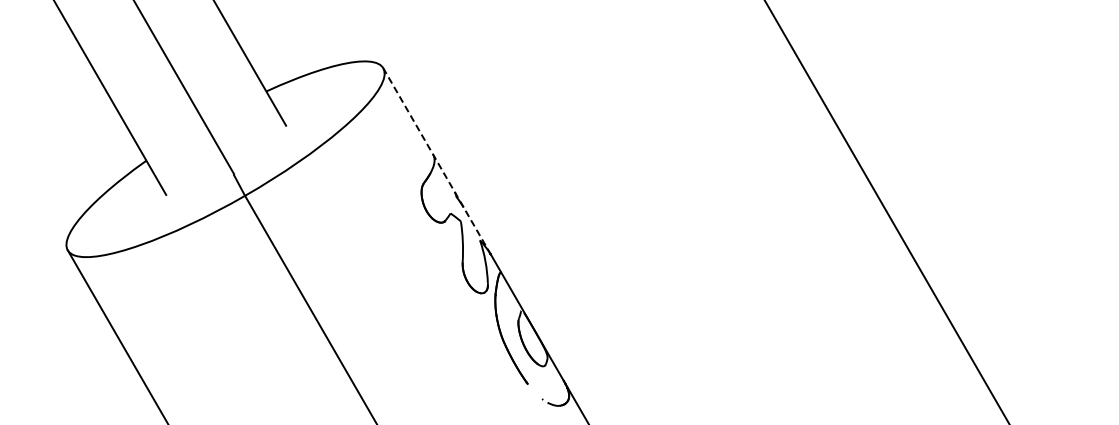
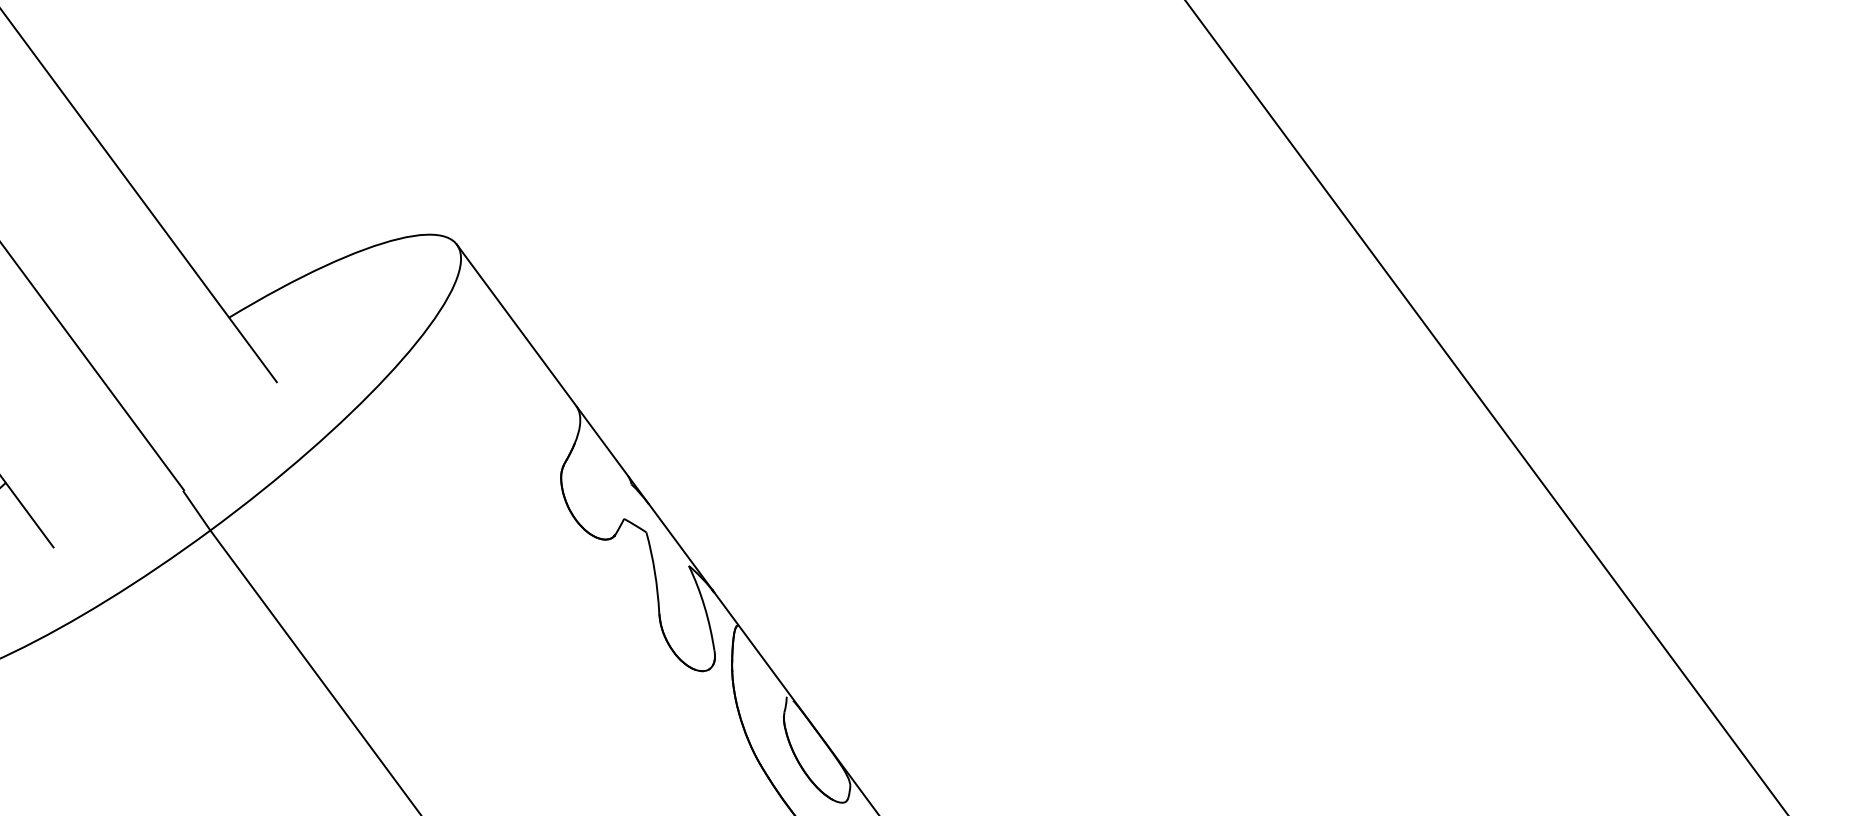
line: (437, 161) -> (586, 418), dashed -> solid

